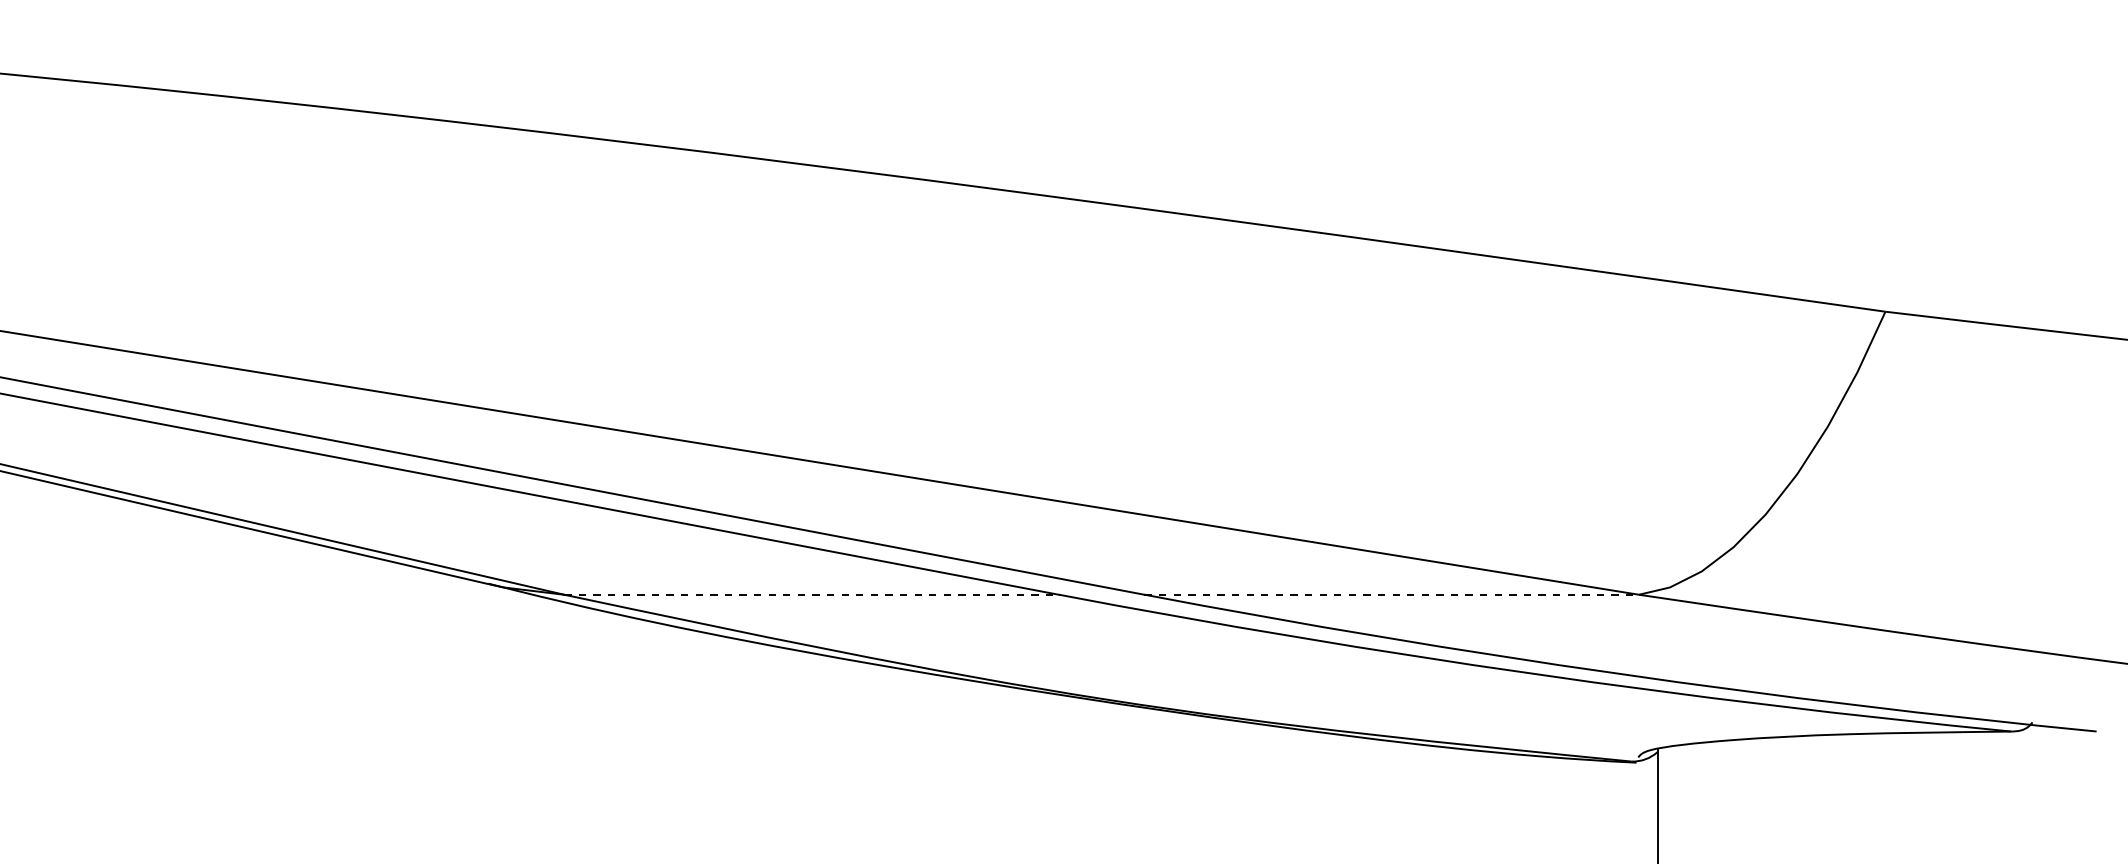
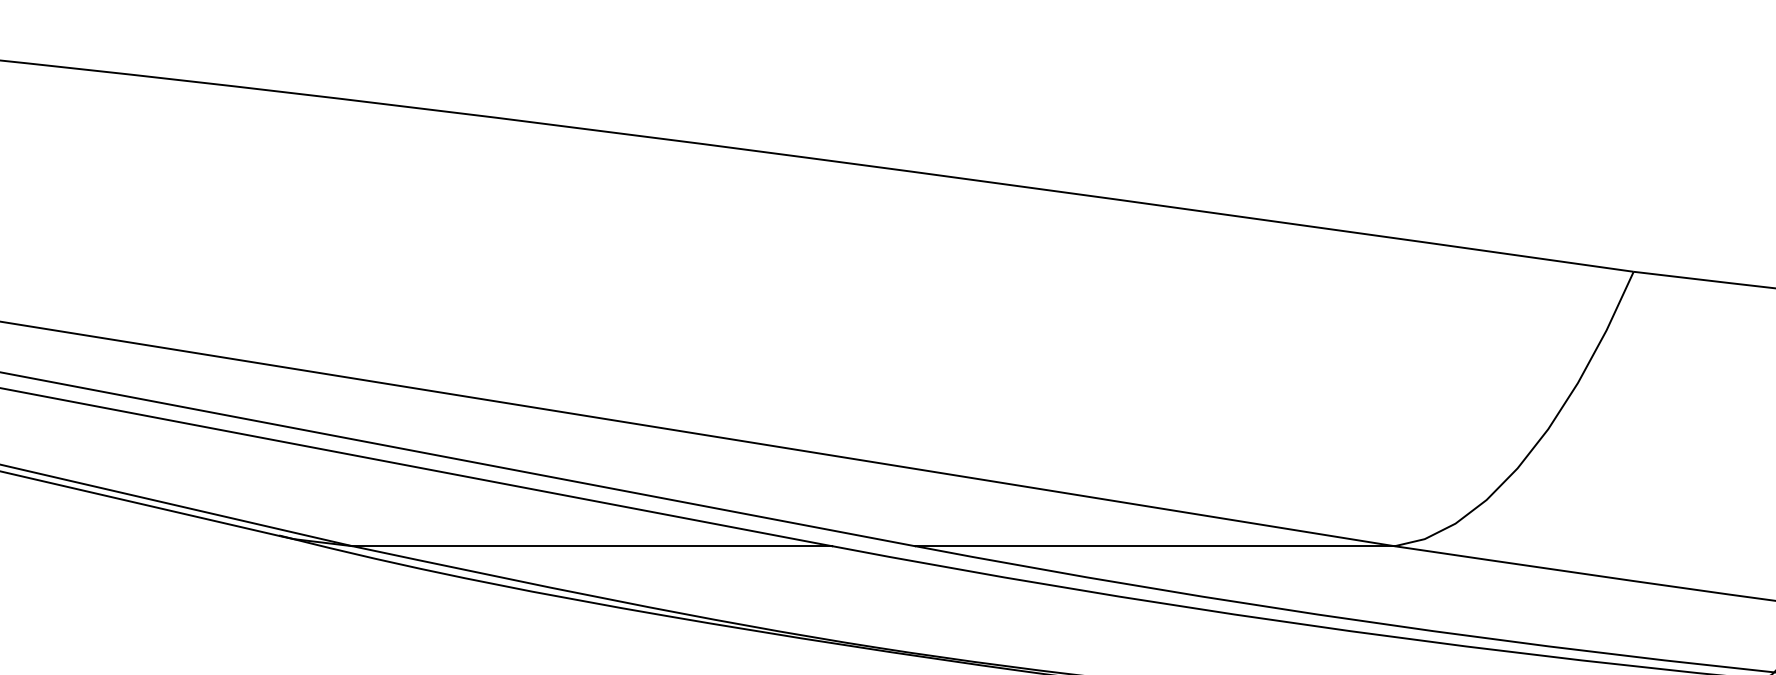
line: (812, 594) -> (593, 545), dashed -> solid
line: (1392, 594) -> (1155, 545), dashed -> solid

